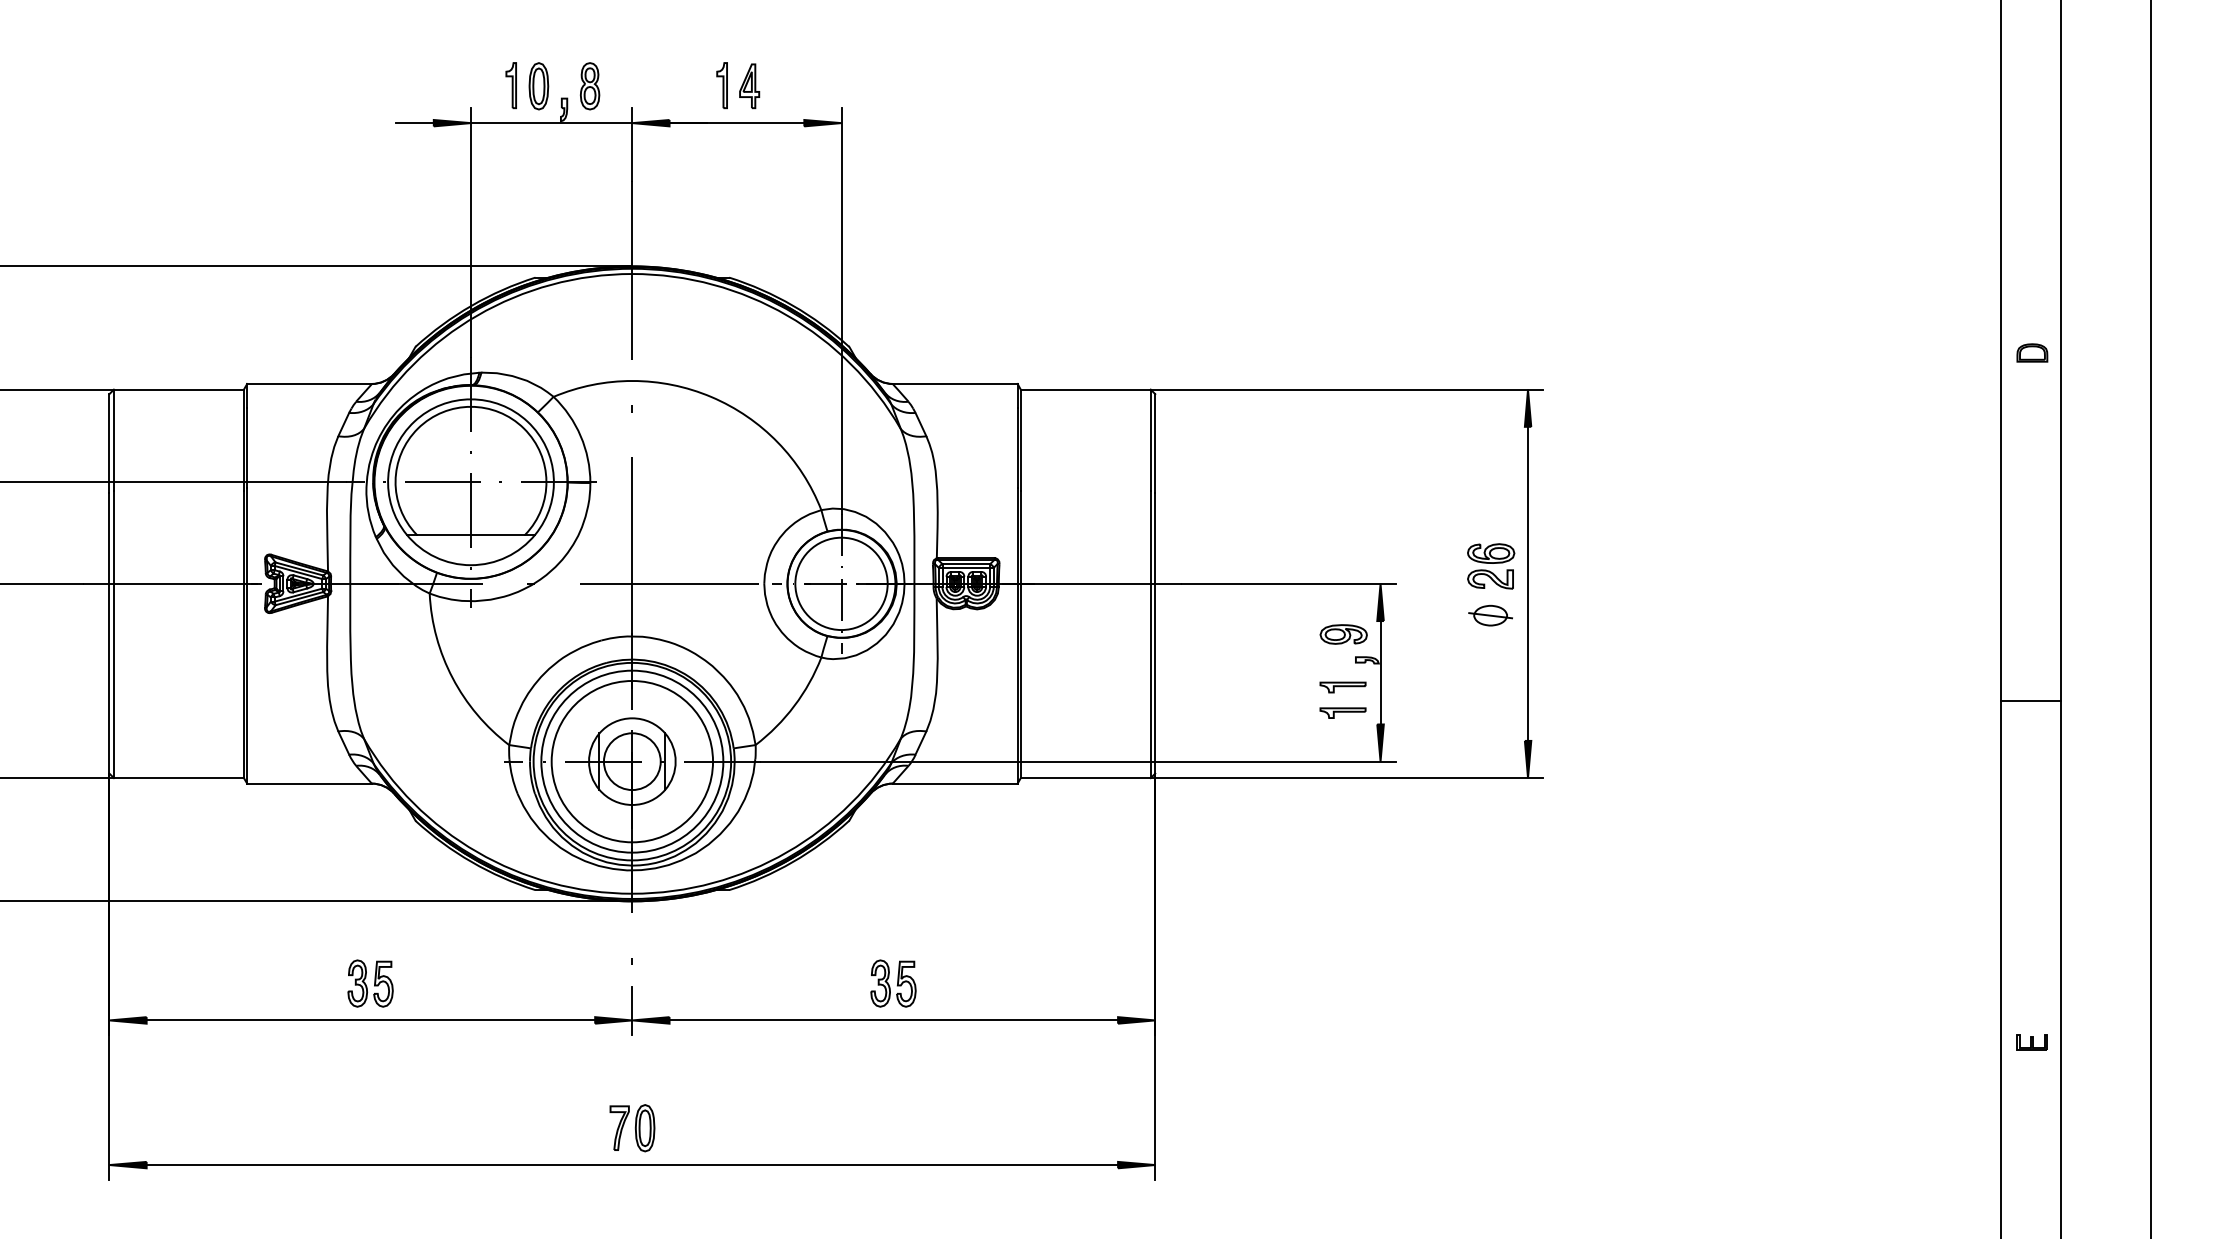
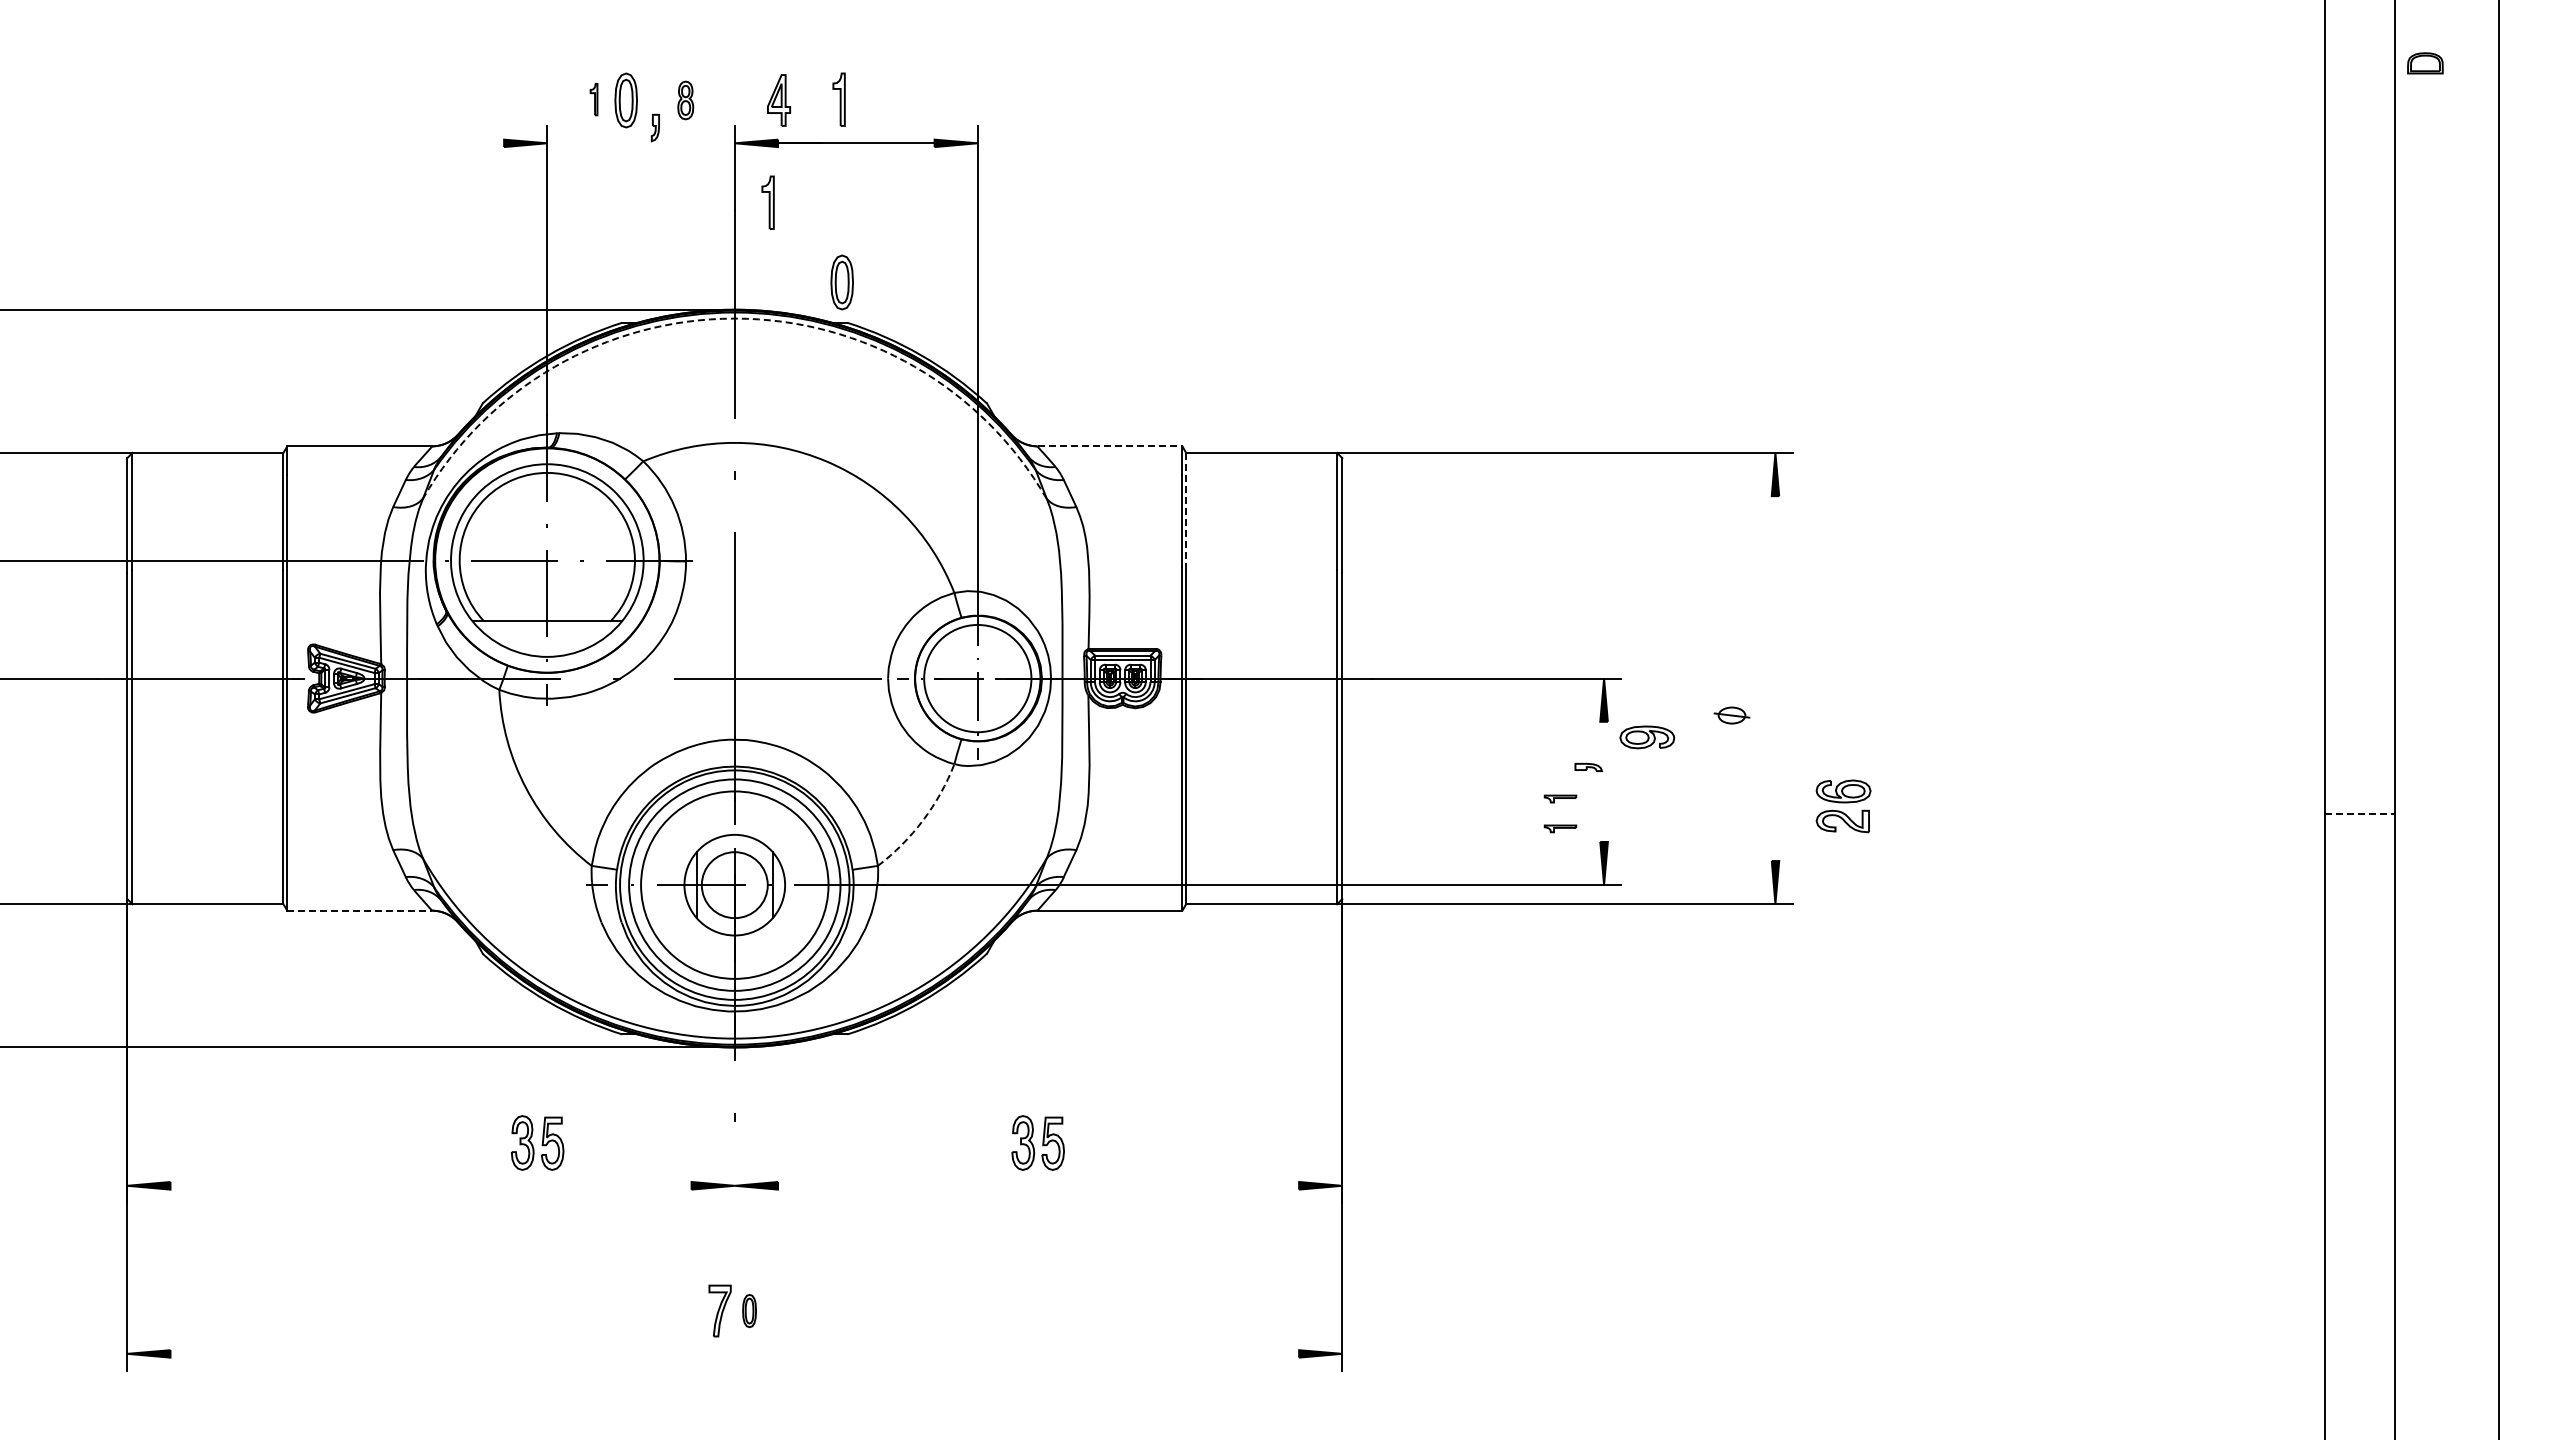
part: (510, 85) -> (593, 99), size x0.6
part: (589, 86) -> (685, 100), size x0.7
part: (750, 86) -> (779, 100), moved
line: (415, 123) -> (482, 143), removed
line: (551, 123) -> (640, 143), removed
part: (660, 174) -> (767, 202), added
part: (724, 242) -> (841, 282), added
arc: (632, 273) -> (734, 318), solid -> dashed
part: (2032, 353) -> (2425, 63), moved
line: (955, 384) -> (1110, 446), solid -> dashed
line: (1021, 440) -> (1186, 511), solid -> dashed
part: (1491, 566) -> (1843, 806), moved
line: (1528, 583) -> (1775, 678), removed
part: (1490, 615) -> (1731, 715), size x0.7
part: (1343, 634) -> (1647, 737), moved
line: (1380, 672) -> (1604, 781), removed
part: (1343, 687) -> (1560, 798), size x0.6
line: (2030, 700) -> (2359, 814), solid -> dashed
arc: (794, 706) -> (923, 820), solid -> dashed
part: (1343, 712) -> (1560, 828), size x0.6
line: (310, 783) -> (360, 910), solid -> dashed
part: (370, 983) -> (537, 1142), moved
line: (632, 1010) -> (734, 1174), removed
line: (370, 1020) -> (430, 1185), removed
line: (893, 1020) -> (1038, 1185), removed
part: (2032, 1042) -> (2361, 1211), removed
part: (645, 1127) -> (749, 1310), size x0.6
line: (632, 1164) -> (734, 1353), removed

